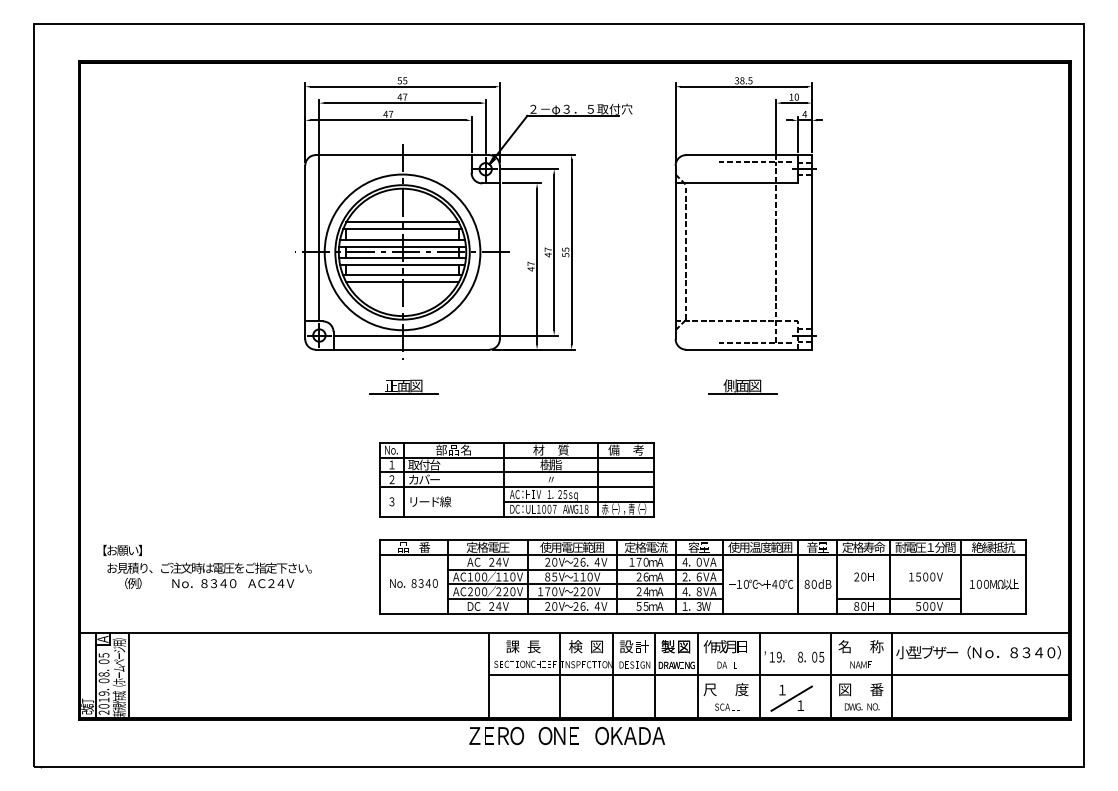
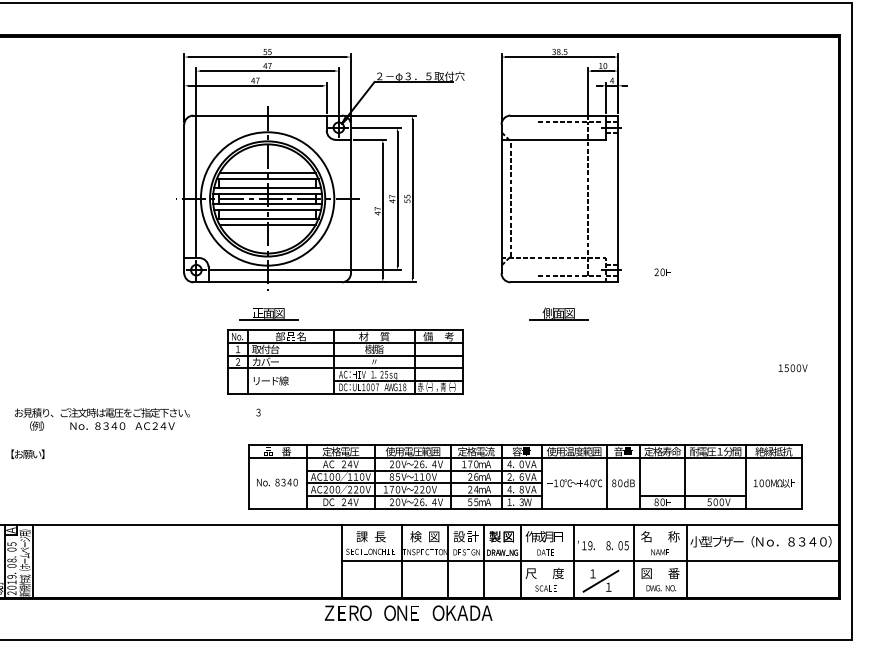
part: (516, 479) -> (344, 361), moved
text: (209, 575) -> (102, 419), moved
text: (863, 576) -> (662, 271), moved
text: (925, 576) -> (792, 367), moved

